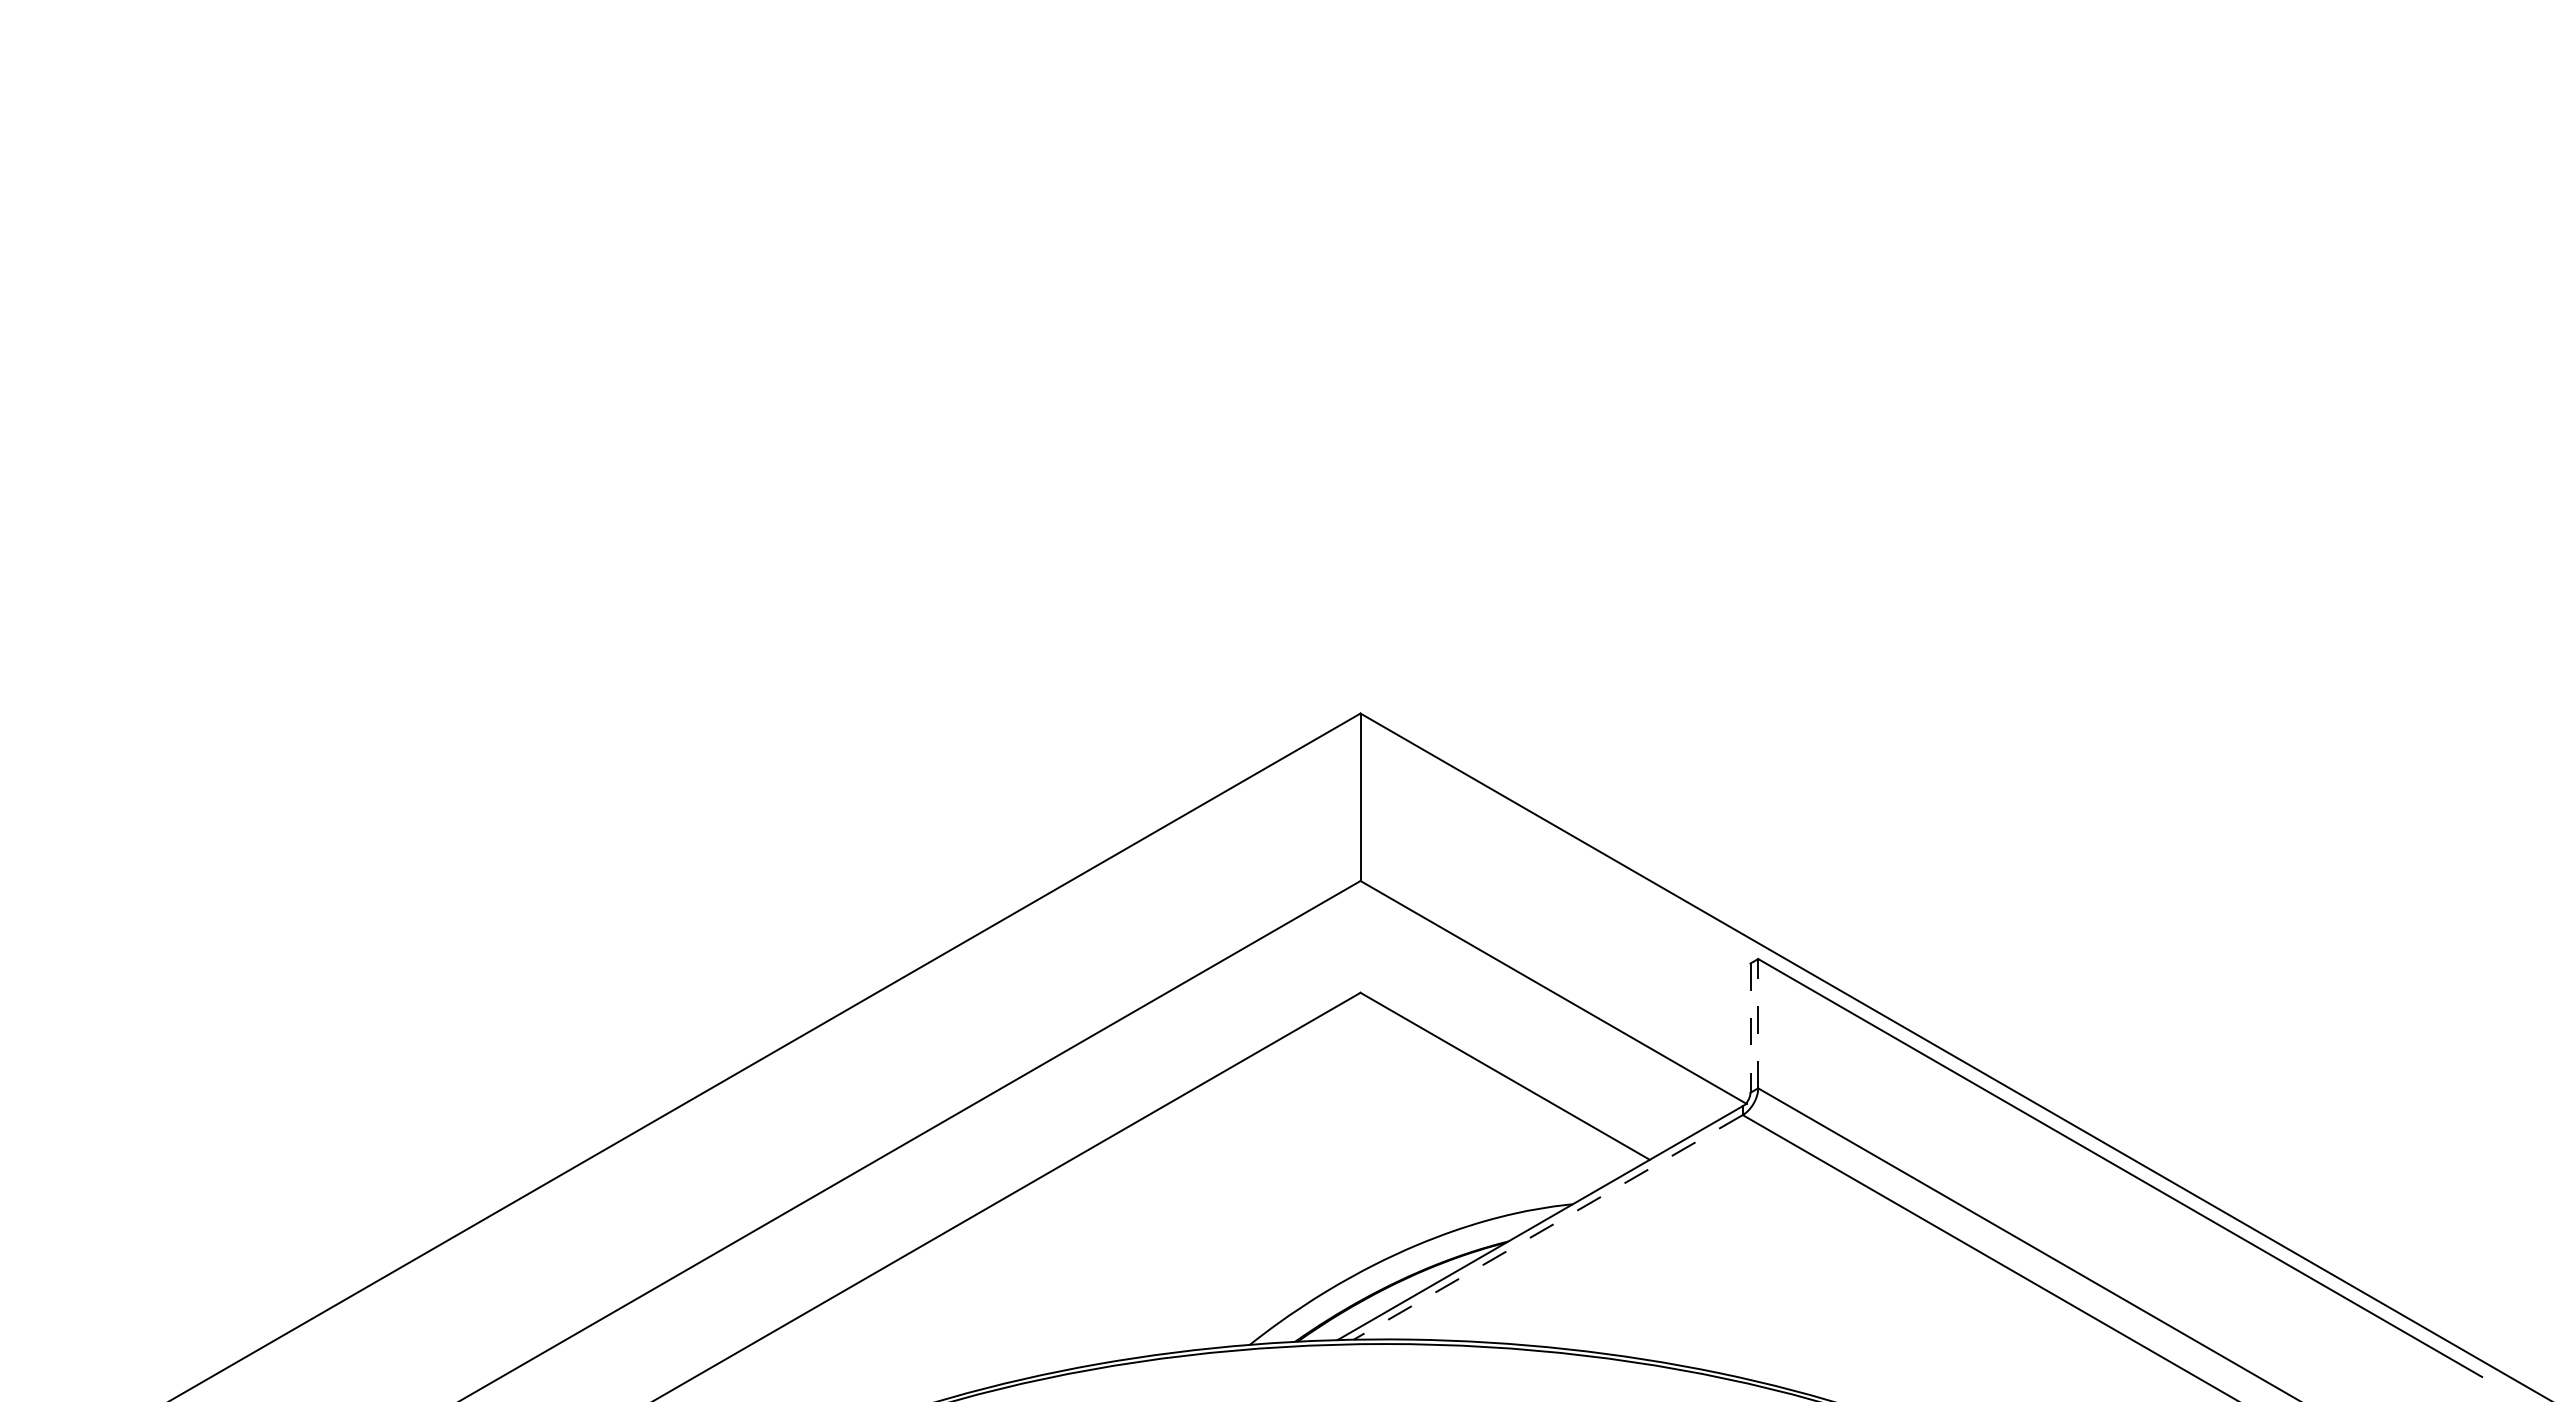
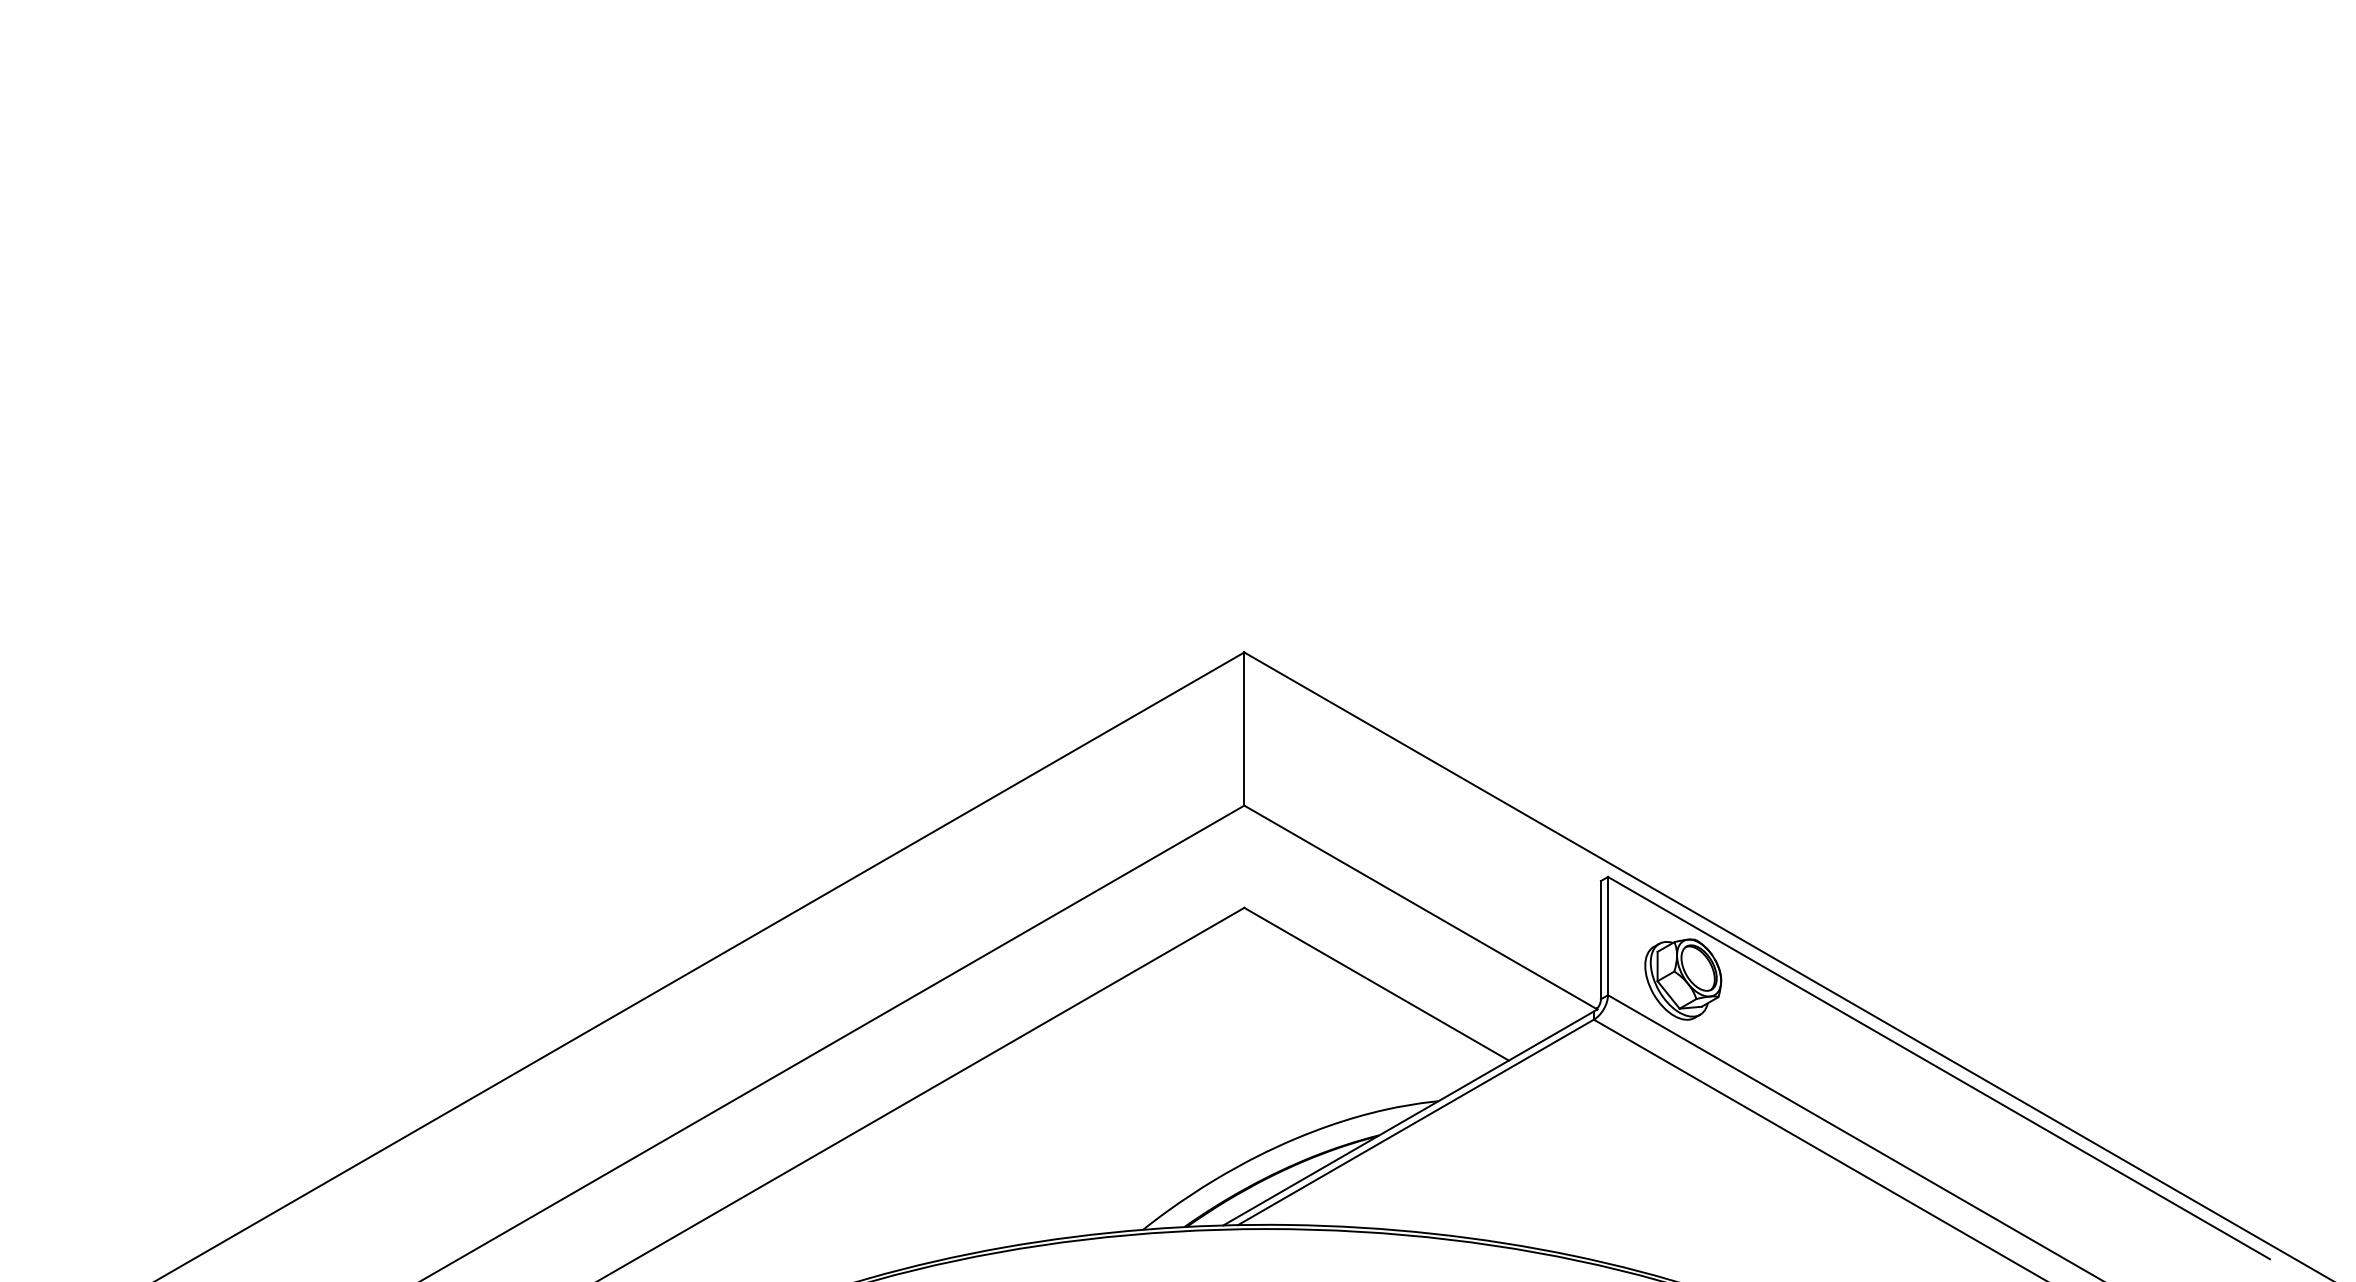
line: (1758, 1023) -> (1608, 935), dashed -> solid
line: (1750, 1028) -> (1600, 940), dashed -> solid
part: (1840, 1071) -> (1683, 979), added
line: (1548, 1227) -> (1416, 1122), dashed -> solid

